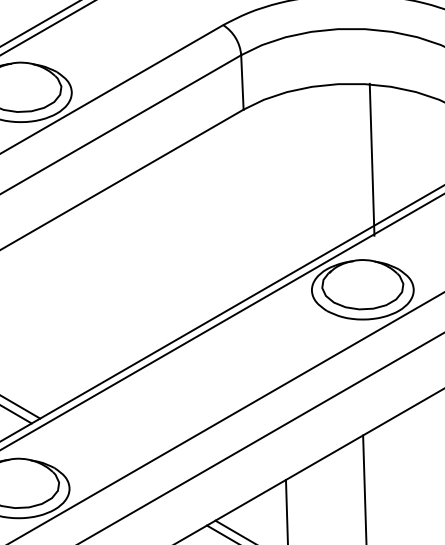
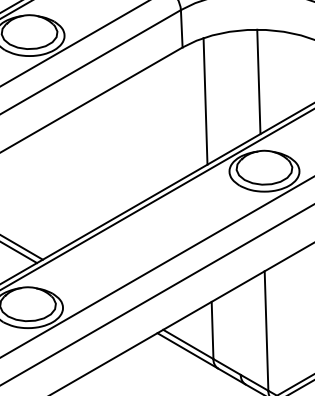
line: (371, 159) -> (258, 81), moved
line: (276, 188) -> (205, 101), added

